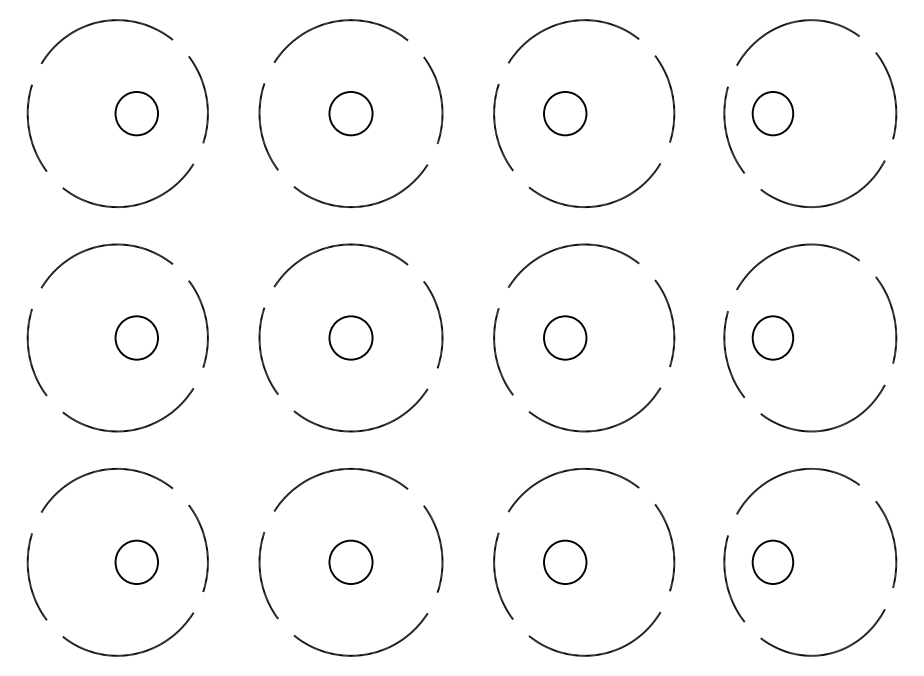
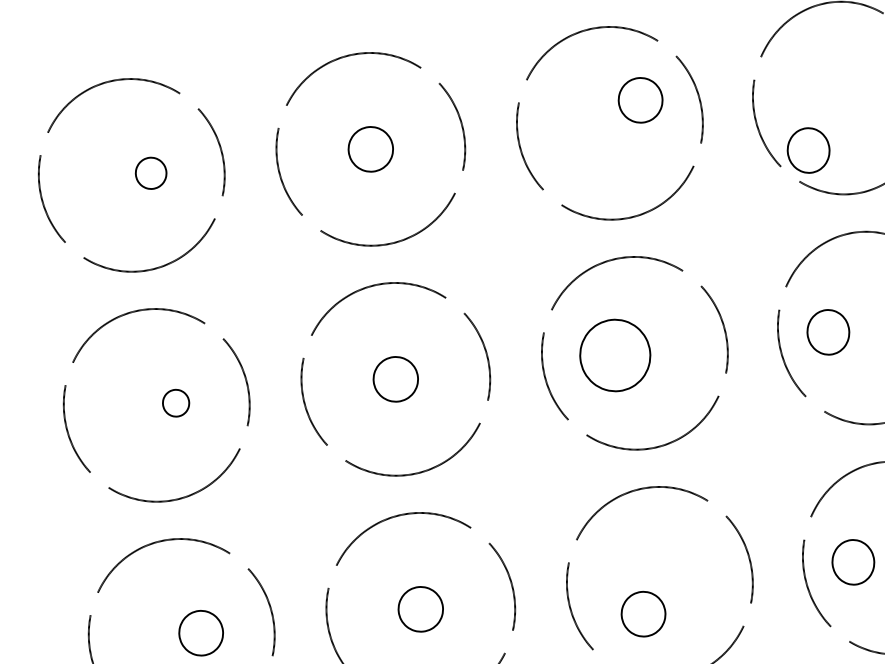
part: (136, 113) -> (150, 173), size x0.7
part: (565, 113) -> (640, 100), moved
part: (772, 113) -> (808, 150), moved
part: (136, 337) -> (175, 402), size x0.6
part: (565, 337) -> (615, 354), size x1.6
part: (565, 561) -> (643, 613), moved

